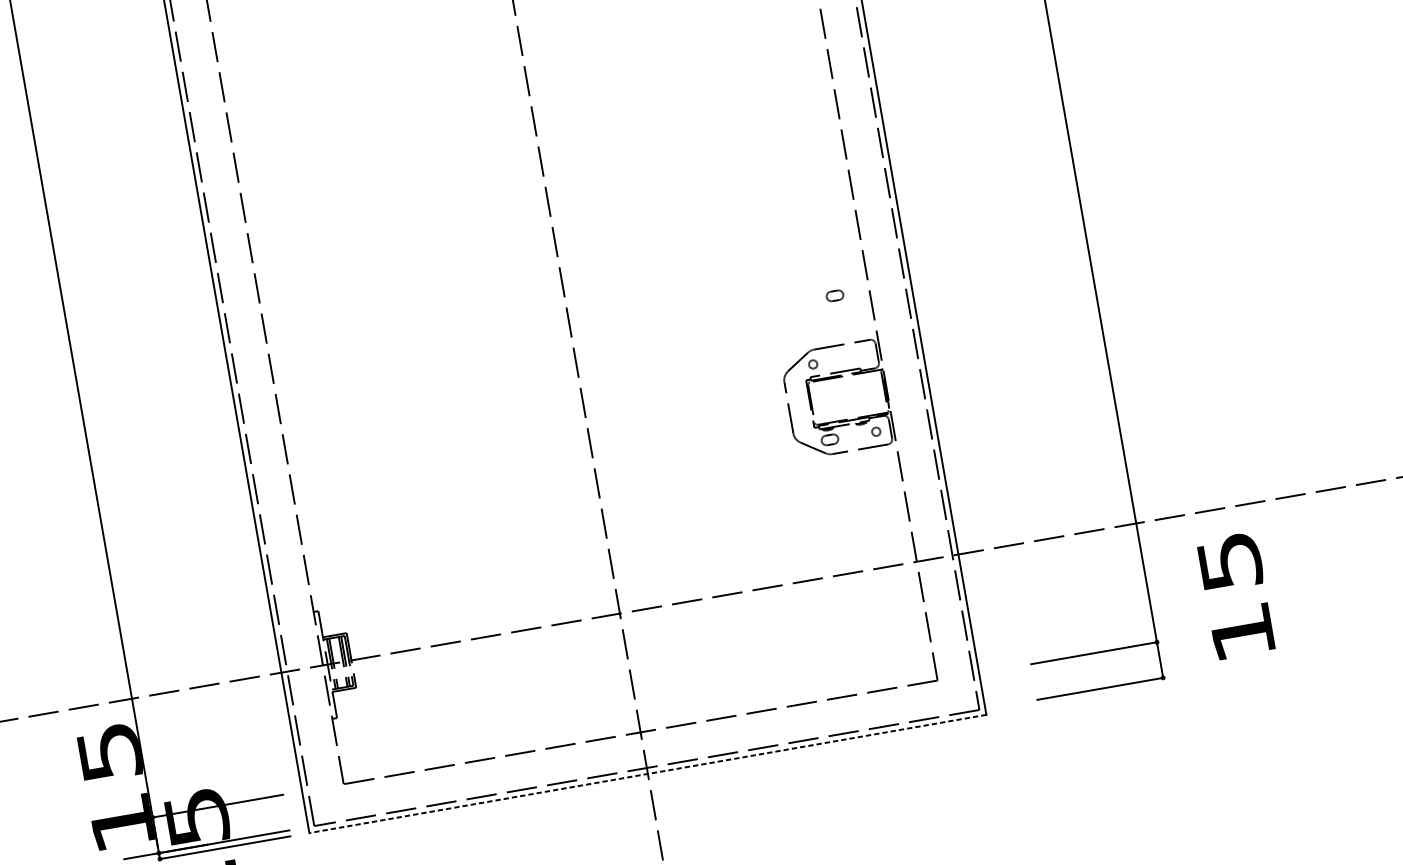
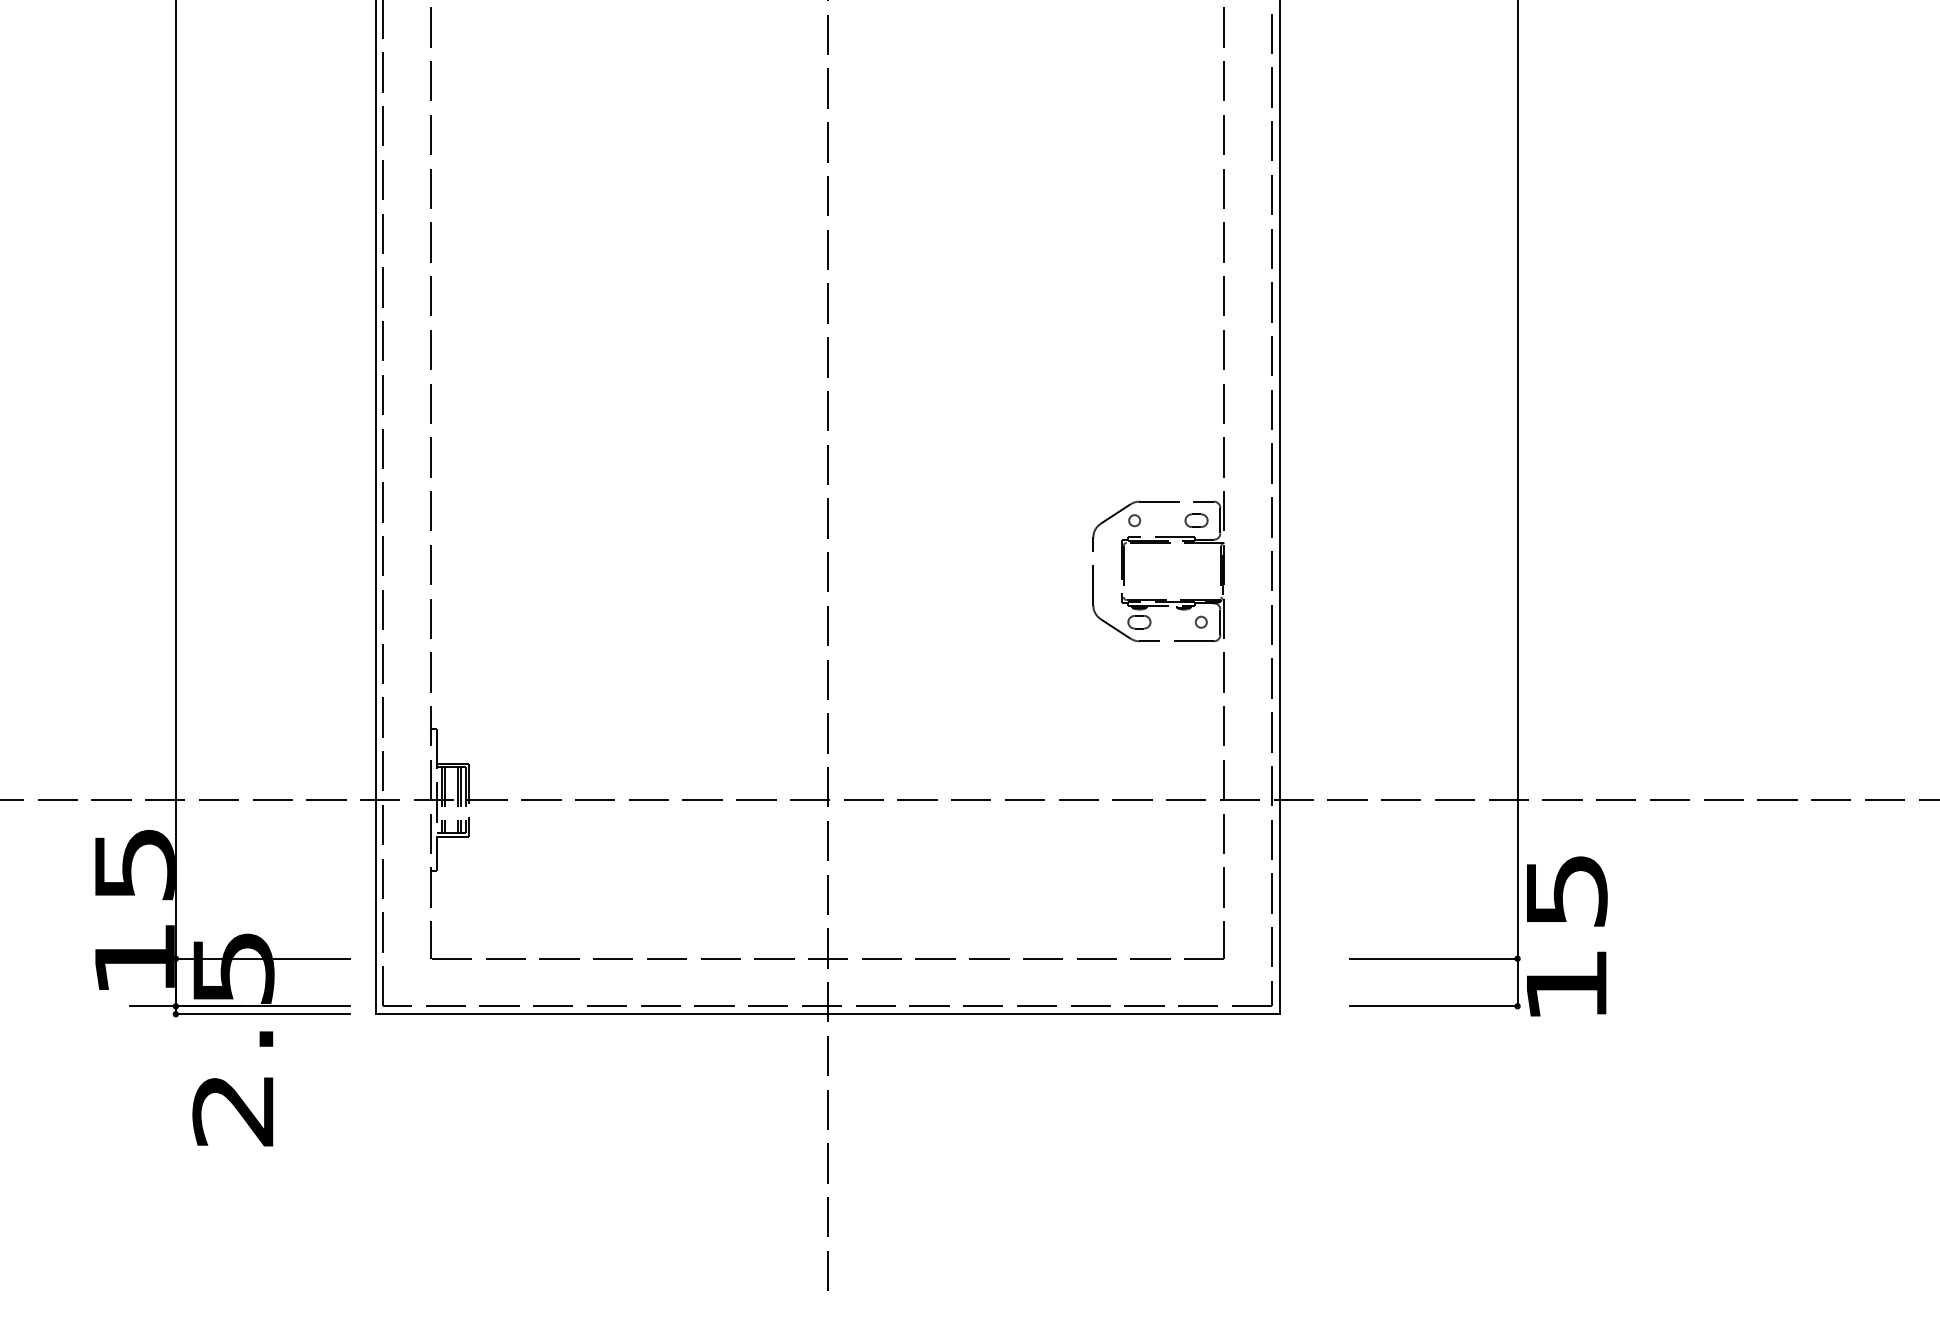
part: (834, 295) -> (1196, 520), moved
text: (1236, 595) -> (1567, 936), moved
line: (647, 774) -> (827, 1014), dashed -> solid

